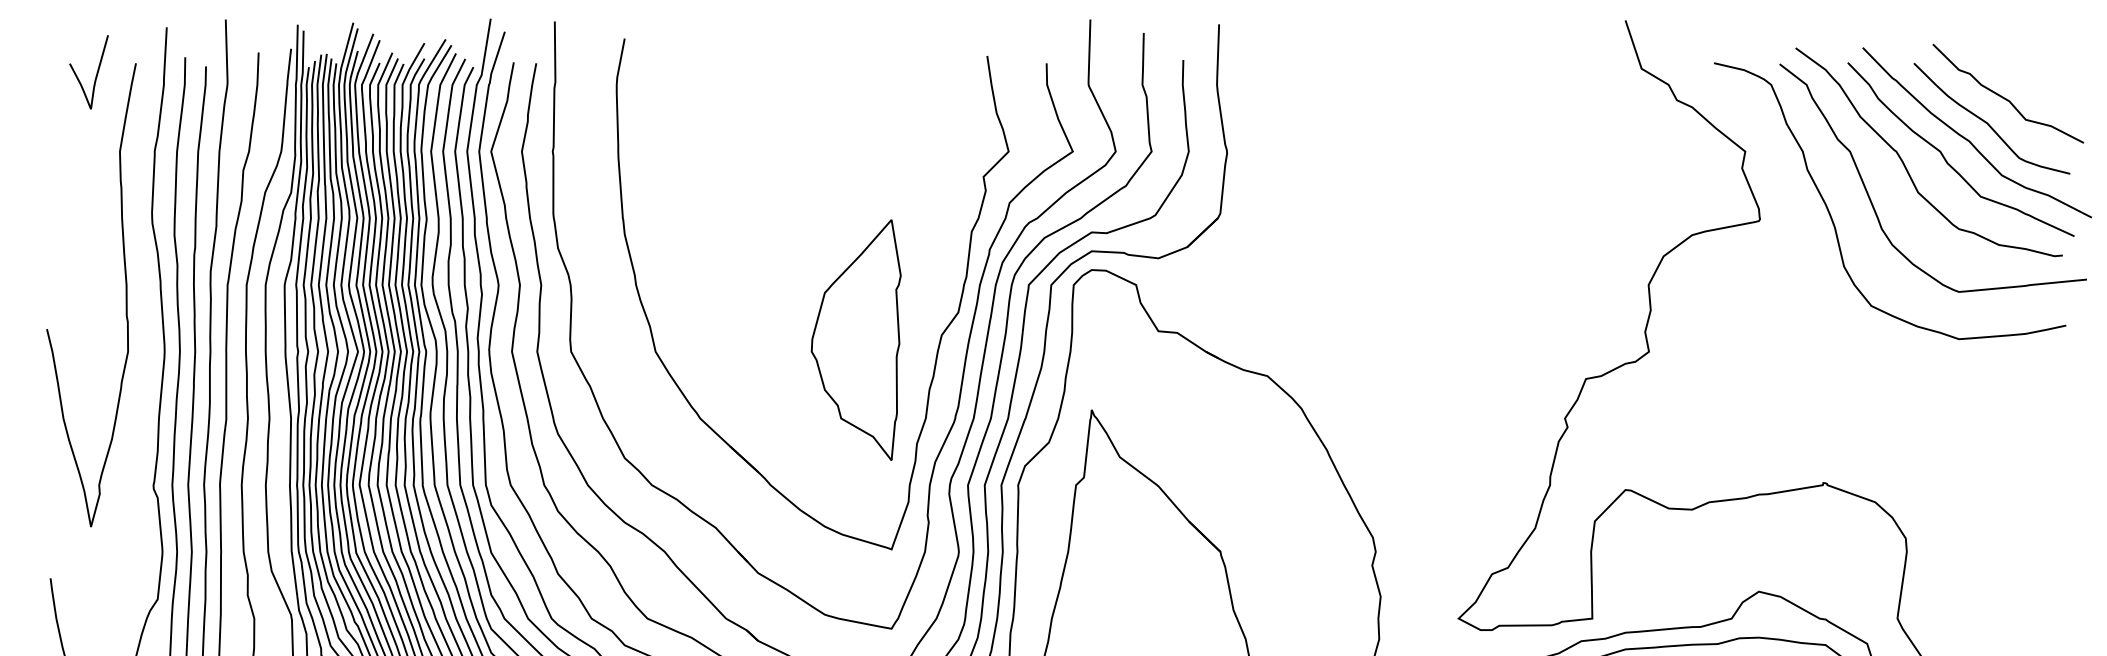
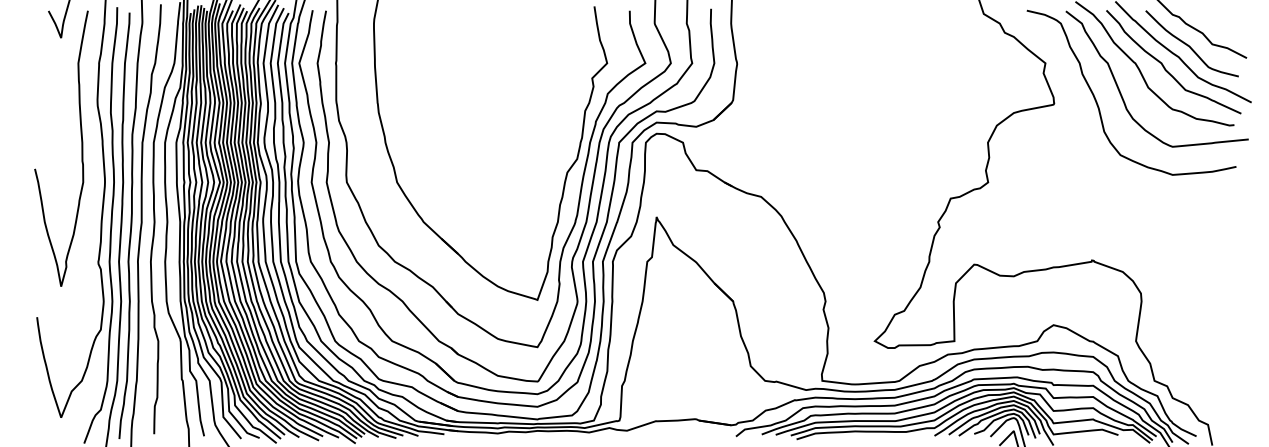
part: (856, 340) -> (516, 175), removed

